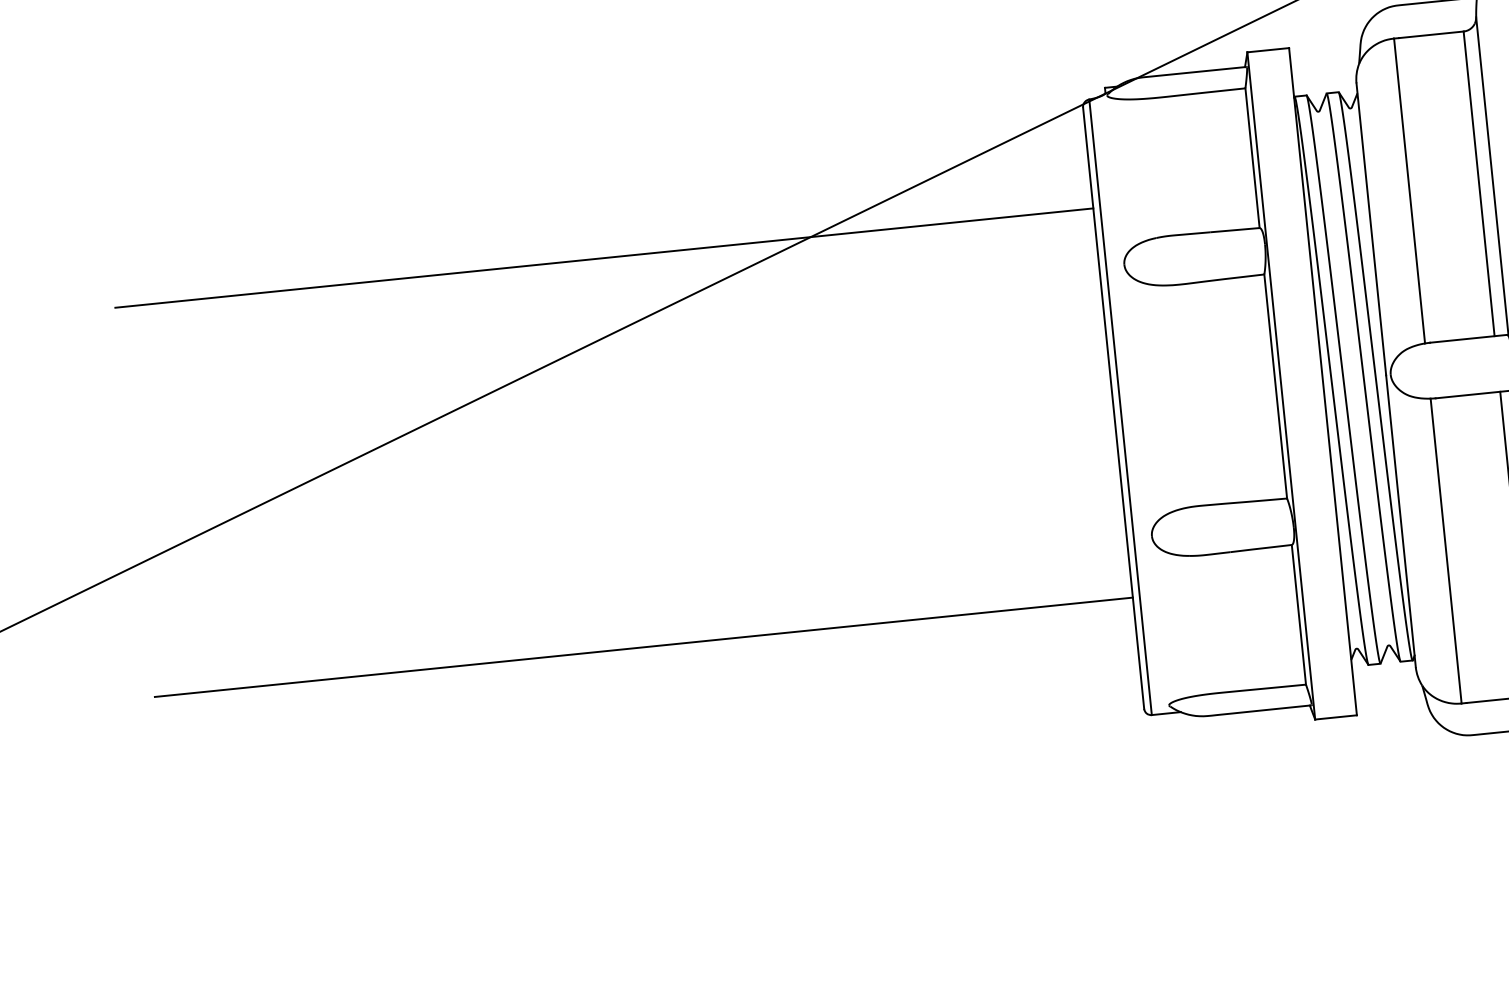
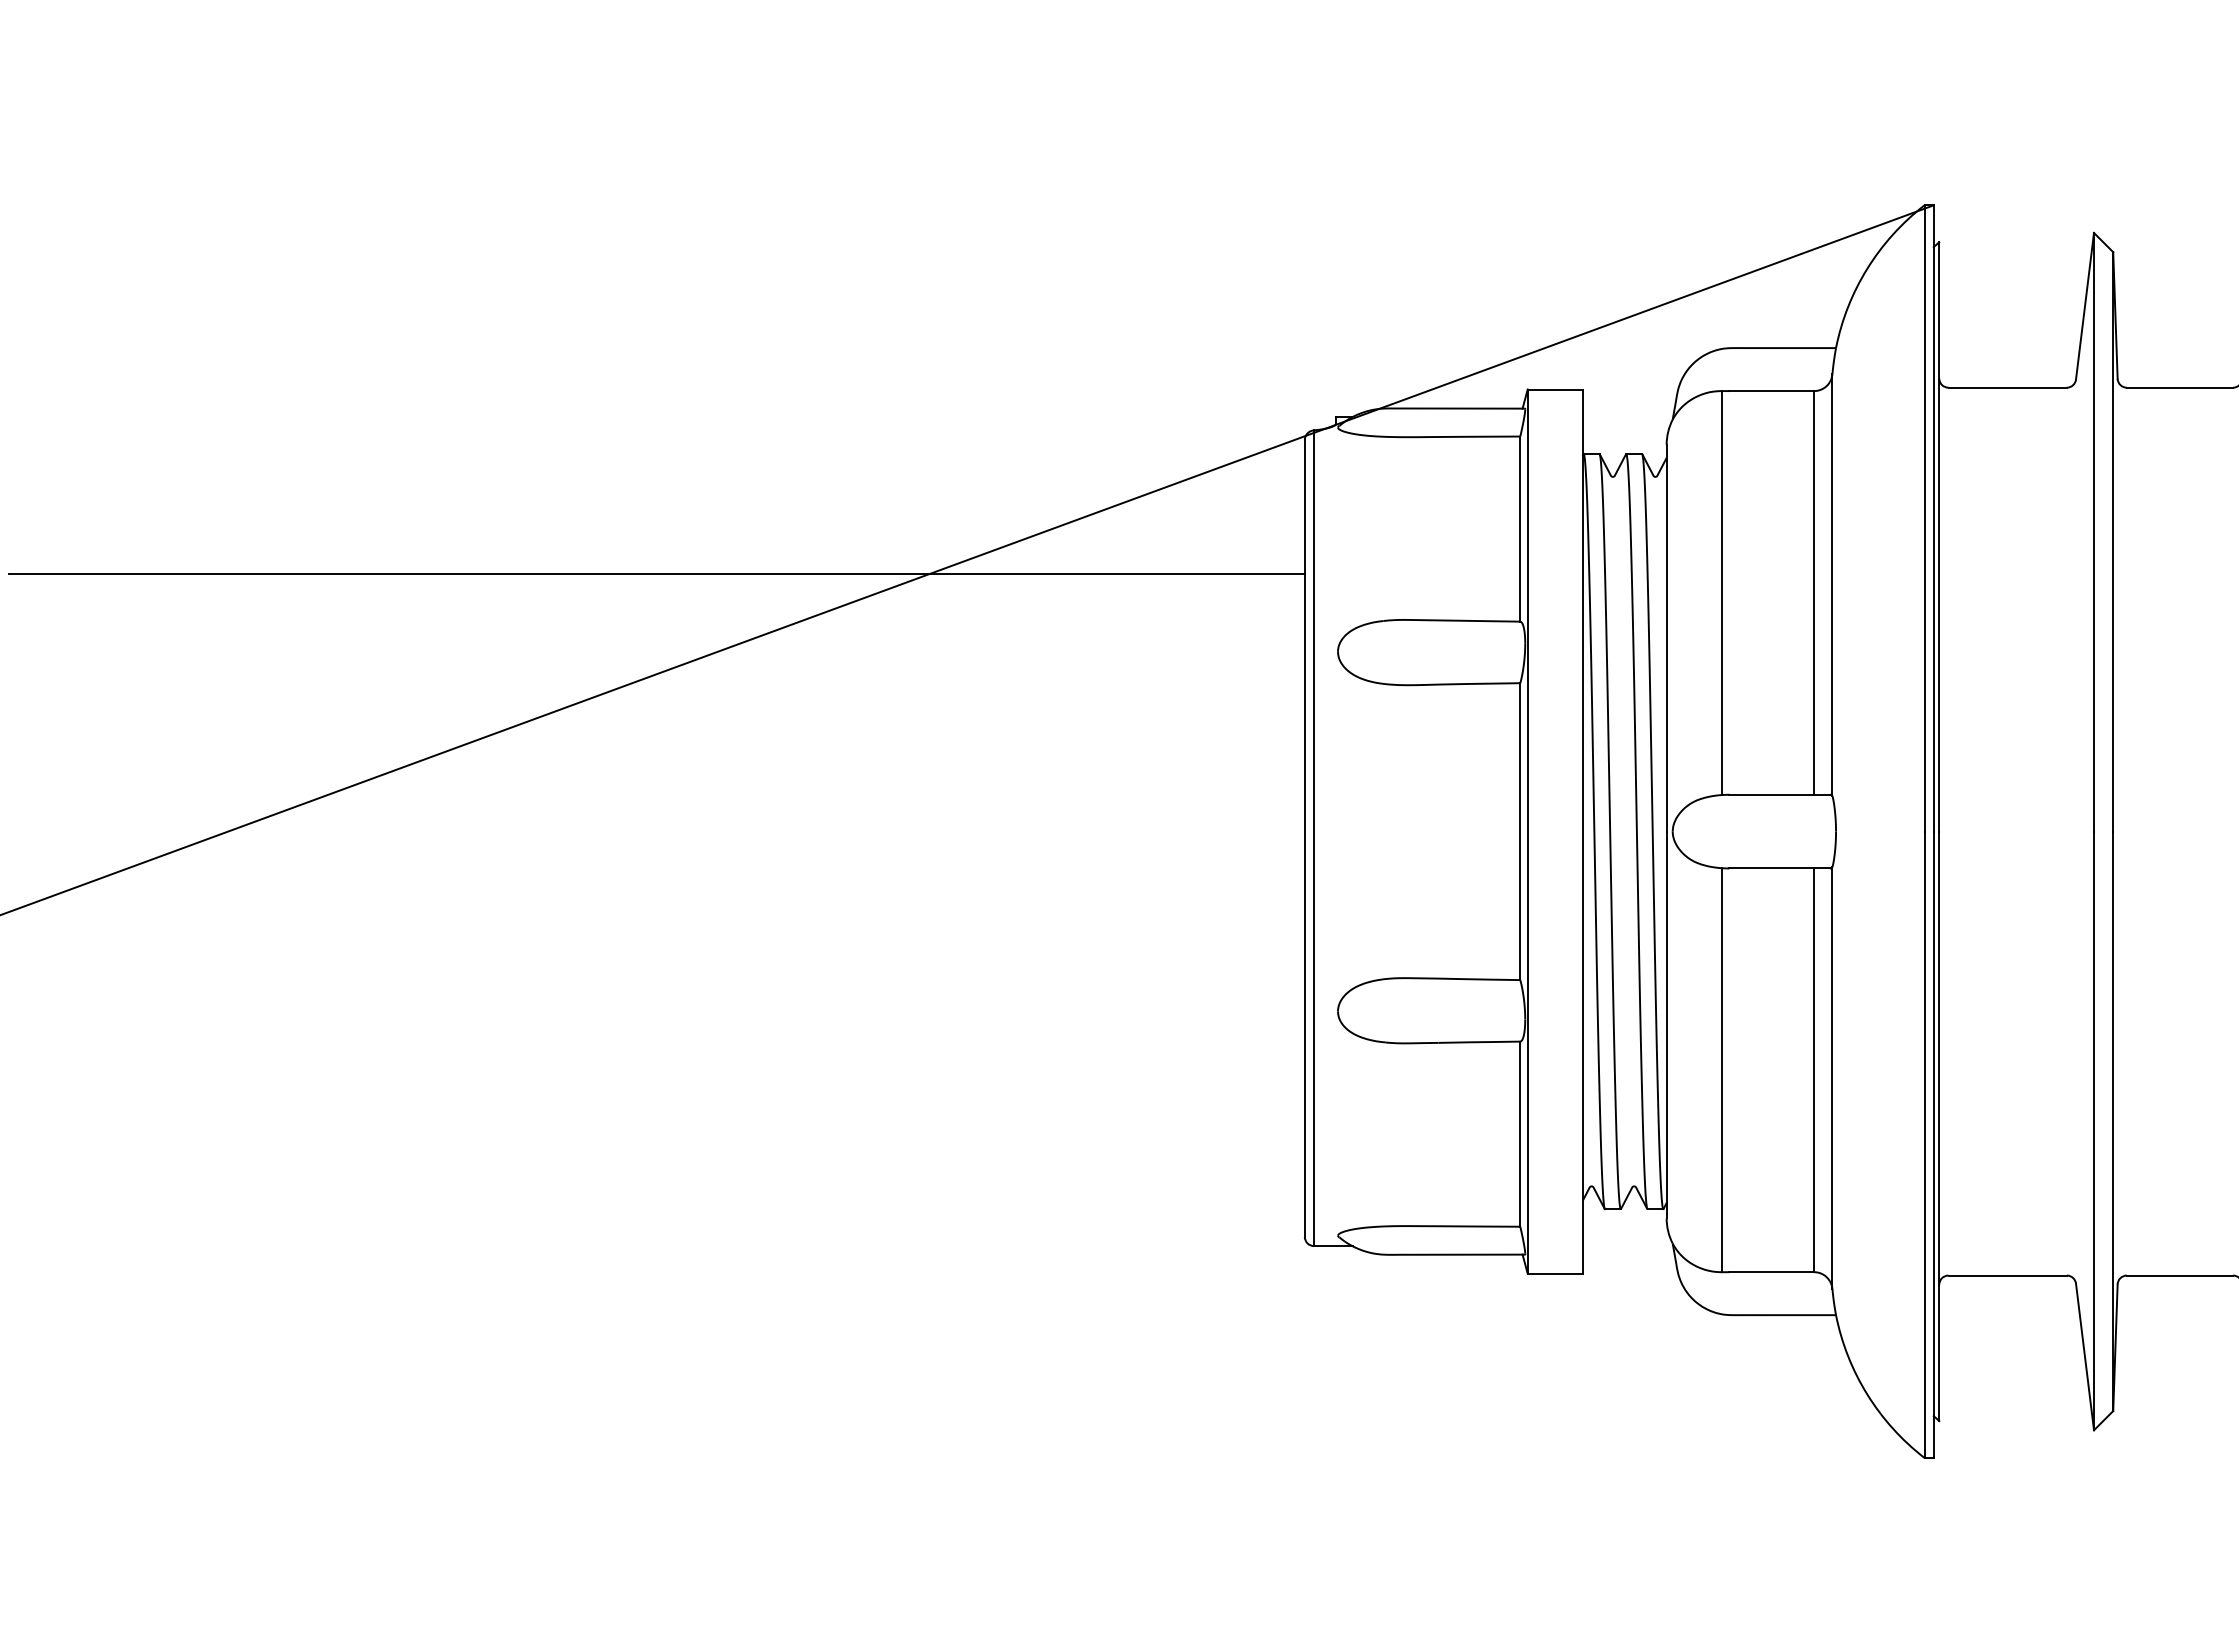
line: (643, 647) -> (656, 1089), removed

